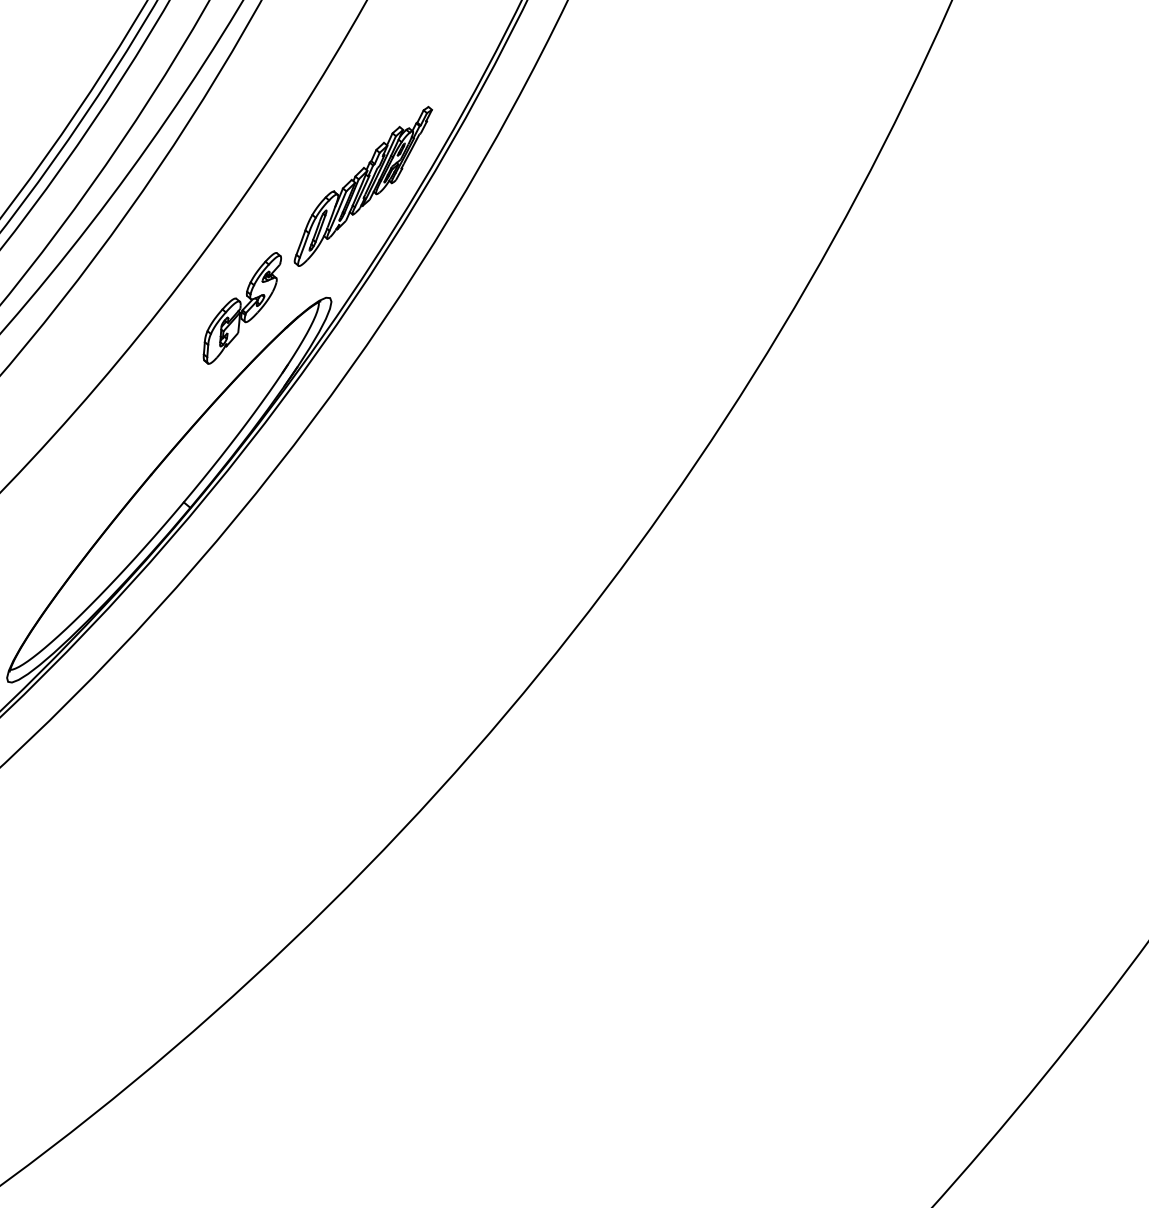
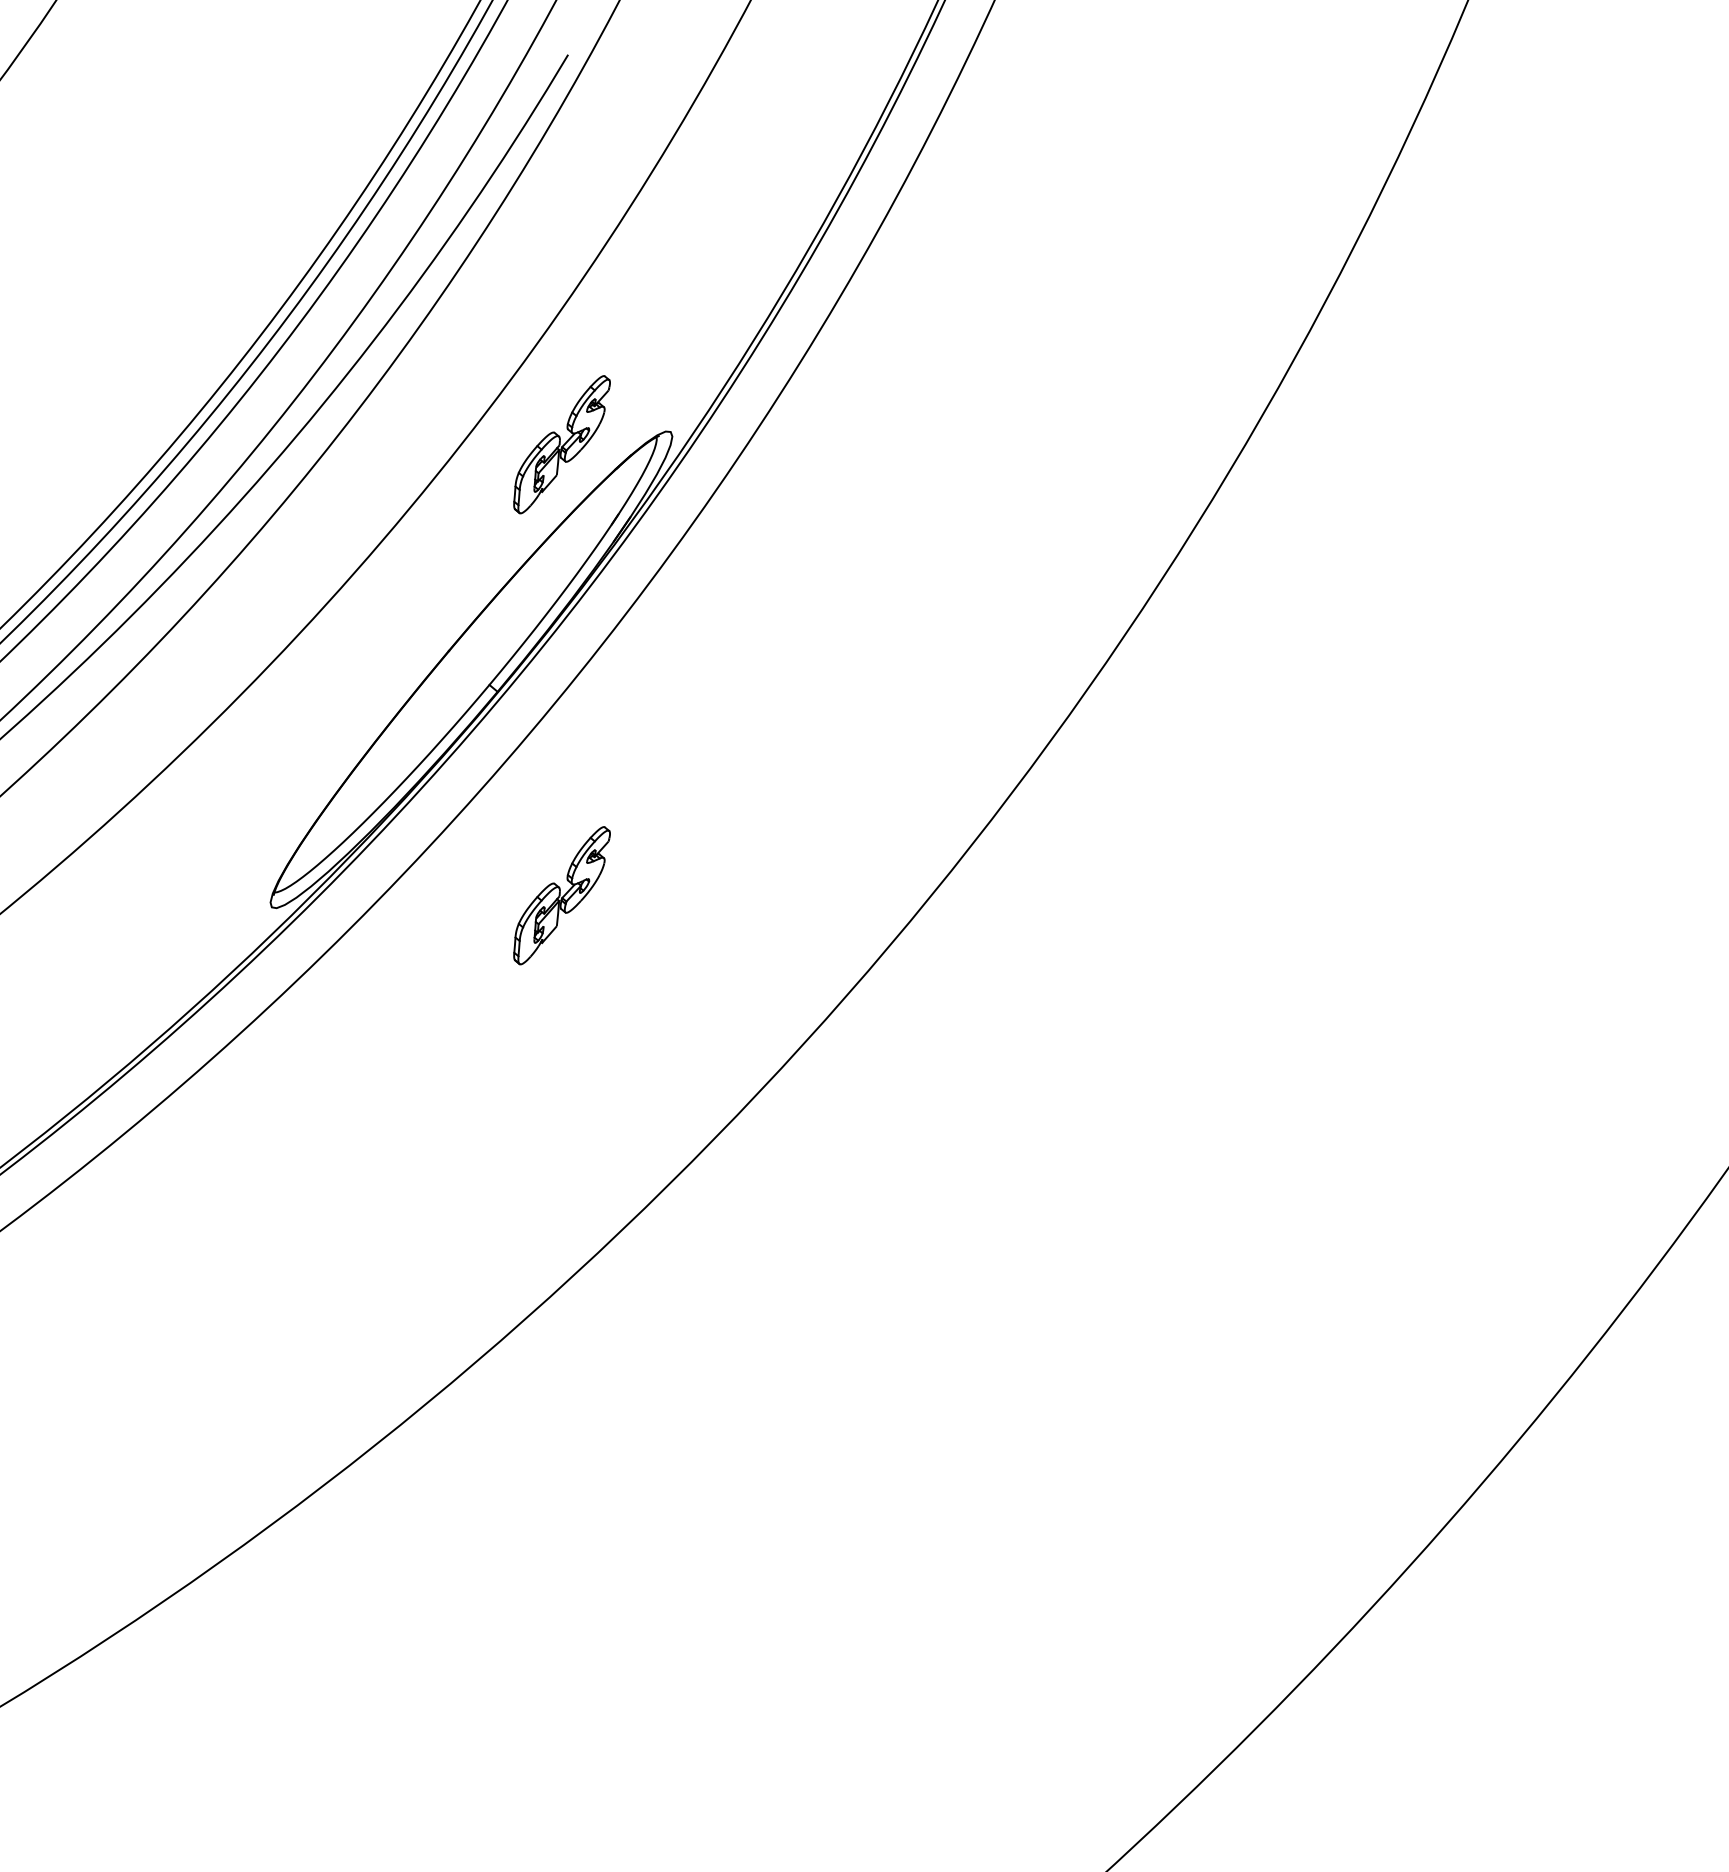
part: (363, 186) -> (711, 293), removed
part: (241, 672) -> (561, 895), added

